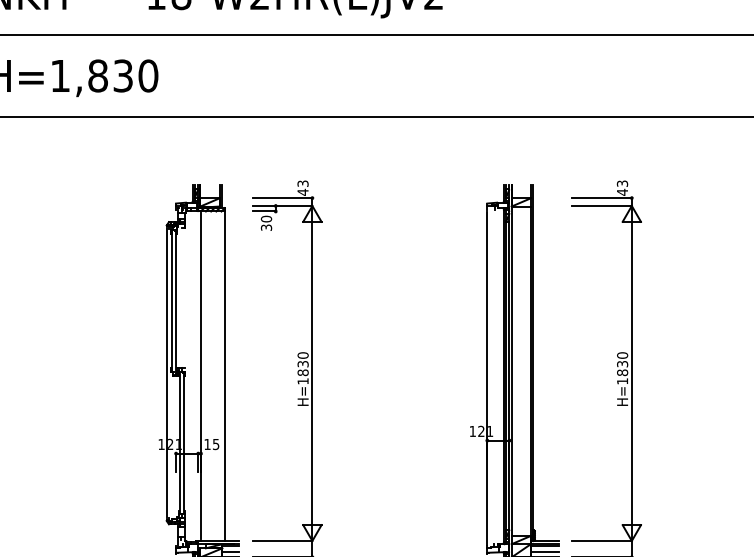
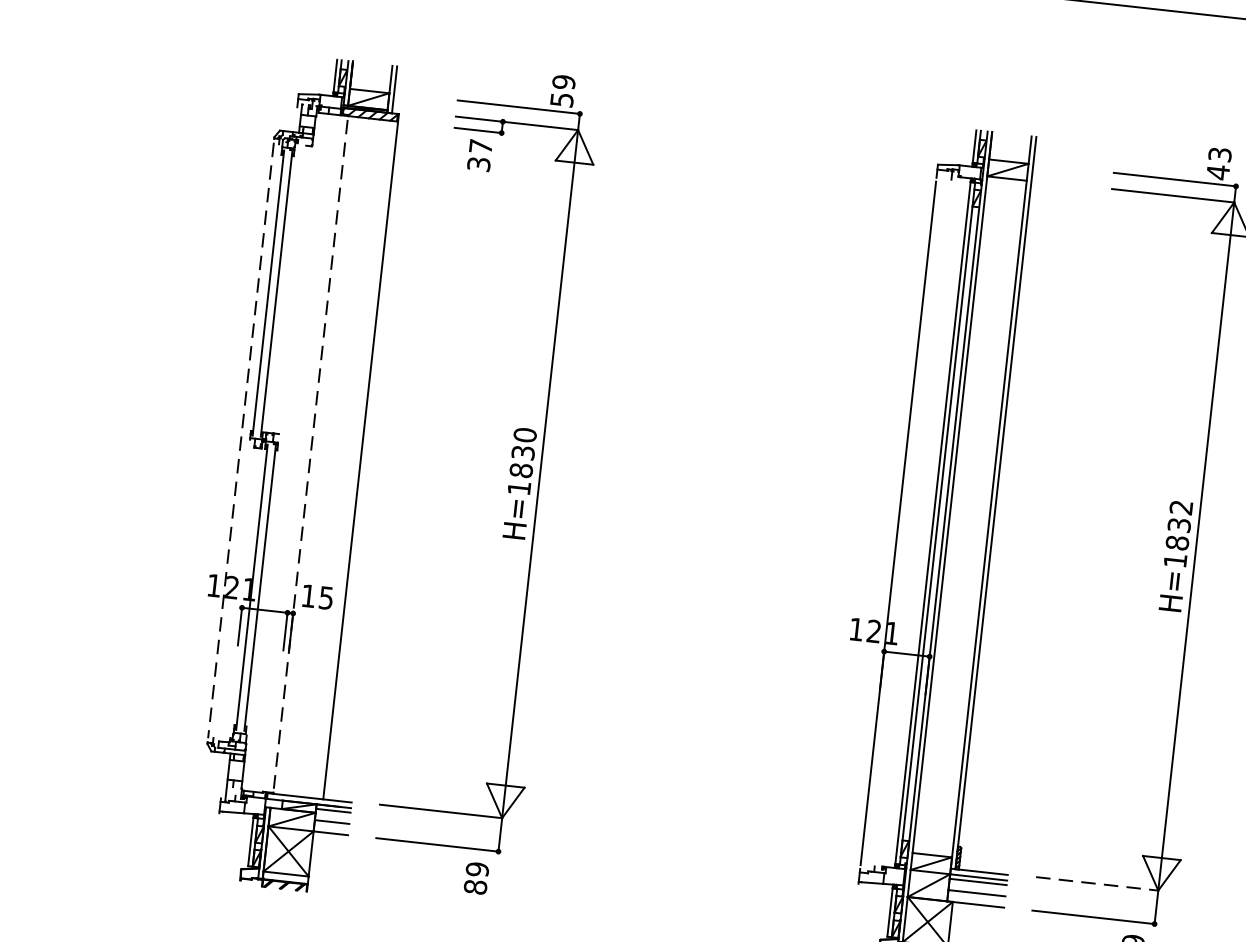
text: (302, 187) -> (562, 89), 43 -> 59
text: (266, 218) -> (481, 145), 30 -> 37
text: (622, 355) -> (1181, 507), H=1830 -> H=1832
line: (166, 373) -> (240, 441), solid -> dashed
line: (201, 376) -> (311, 455), solid -> dashed
line: (602, 541) -> (1097, 884), solid -> dashed

